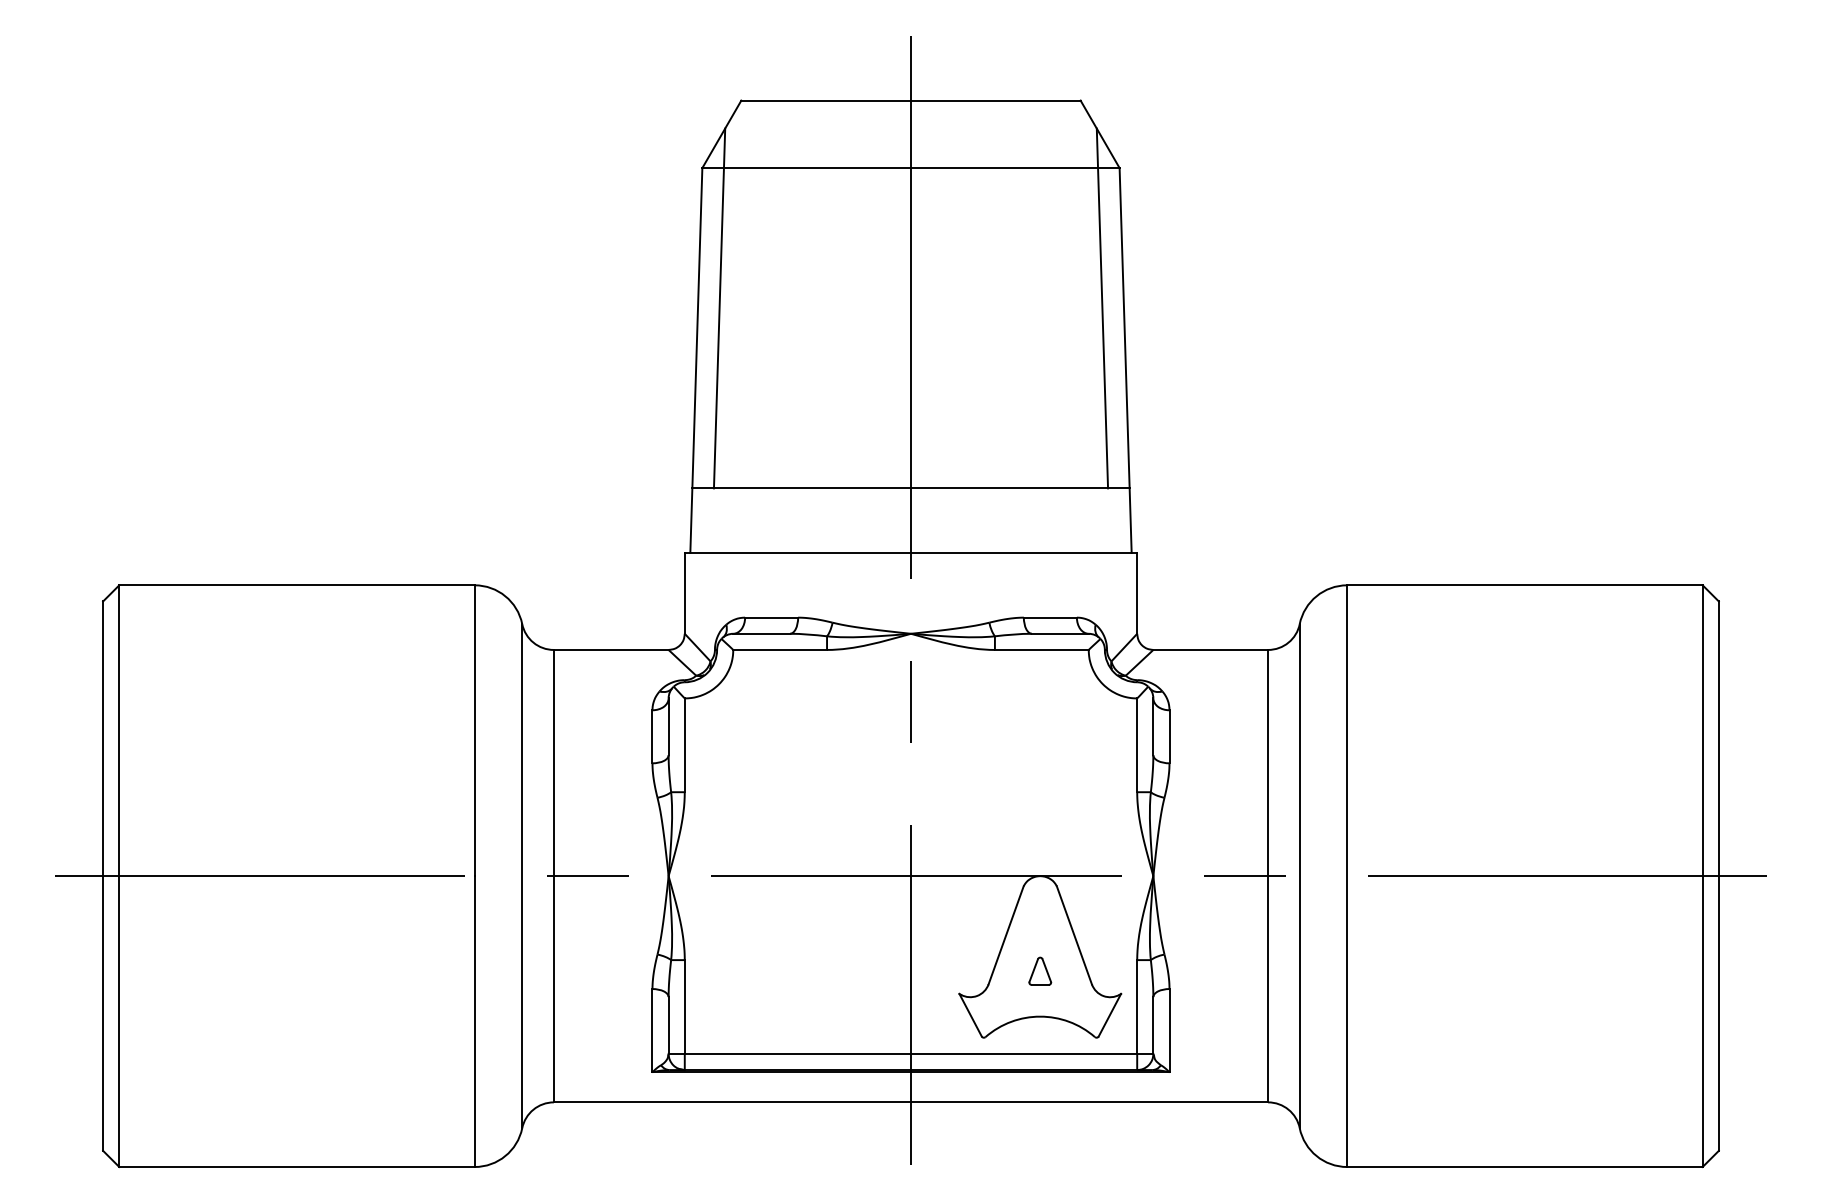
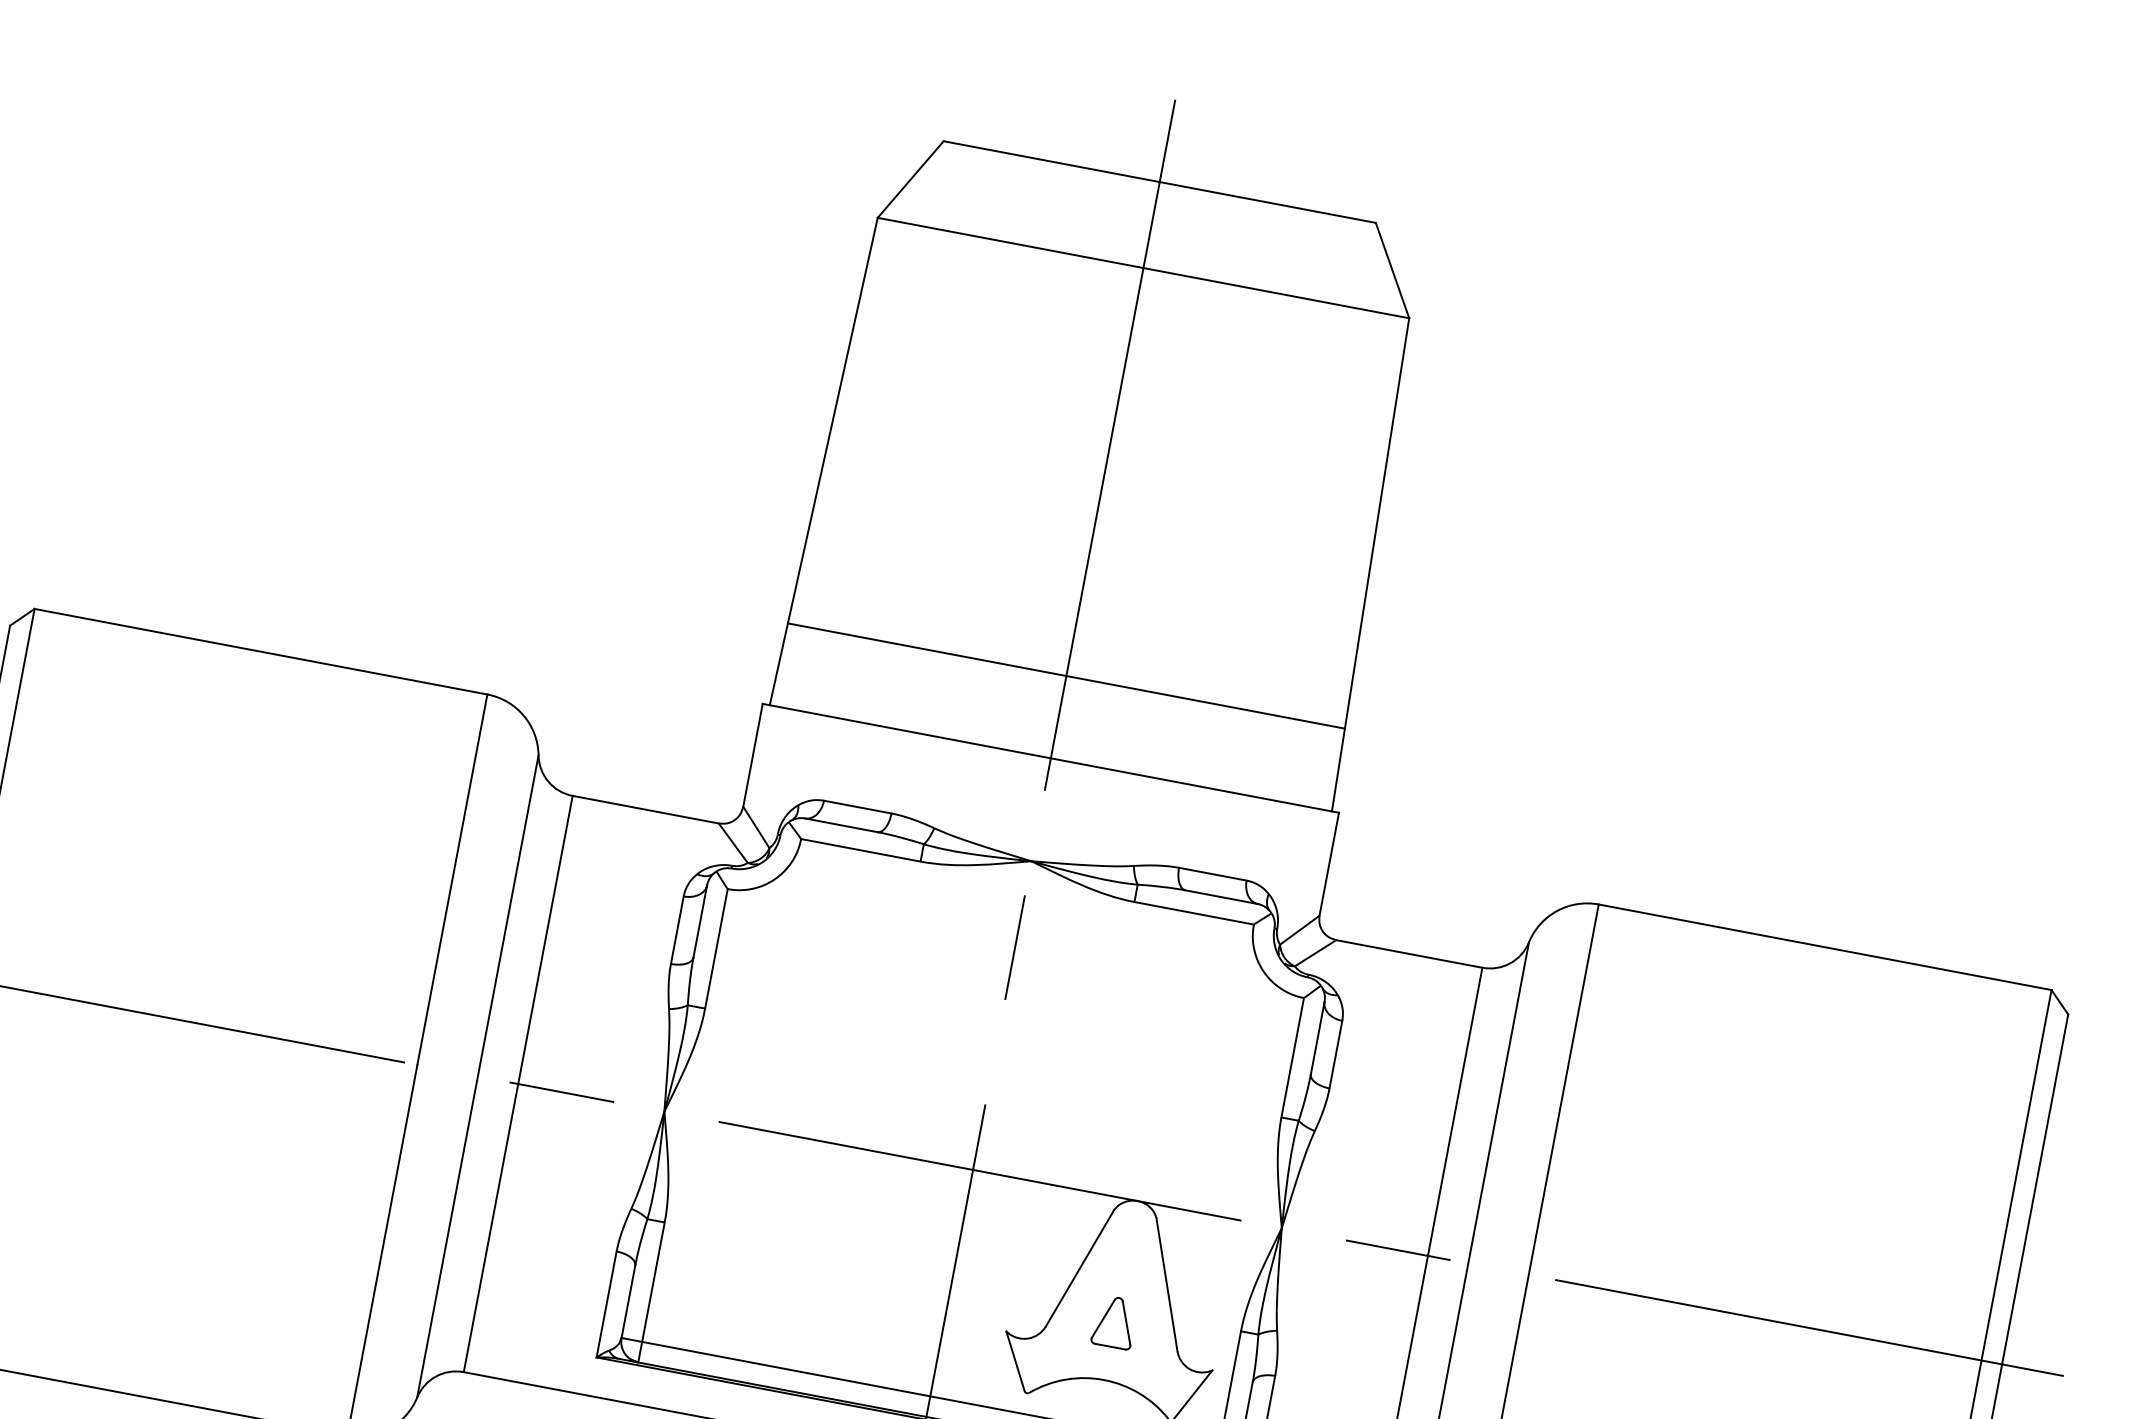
line: (719, 308) -> (865, 400), removed
line: (1102, 308) -> (1353, 492), removed
part: (1040, 970) -> (1115, 1321), size x1.4

